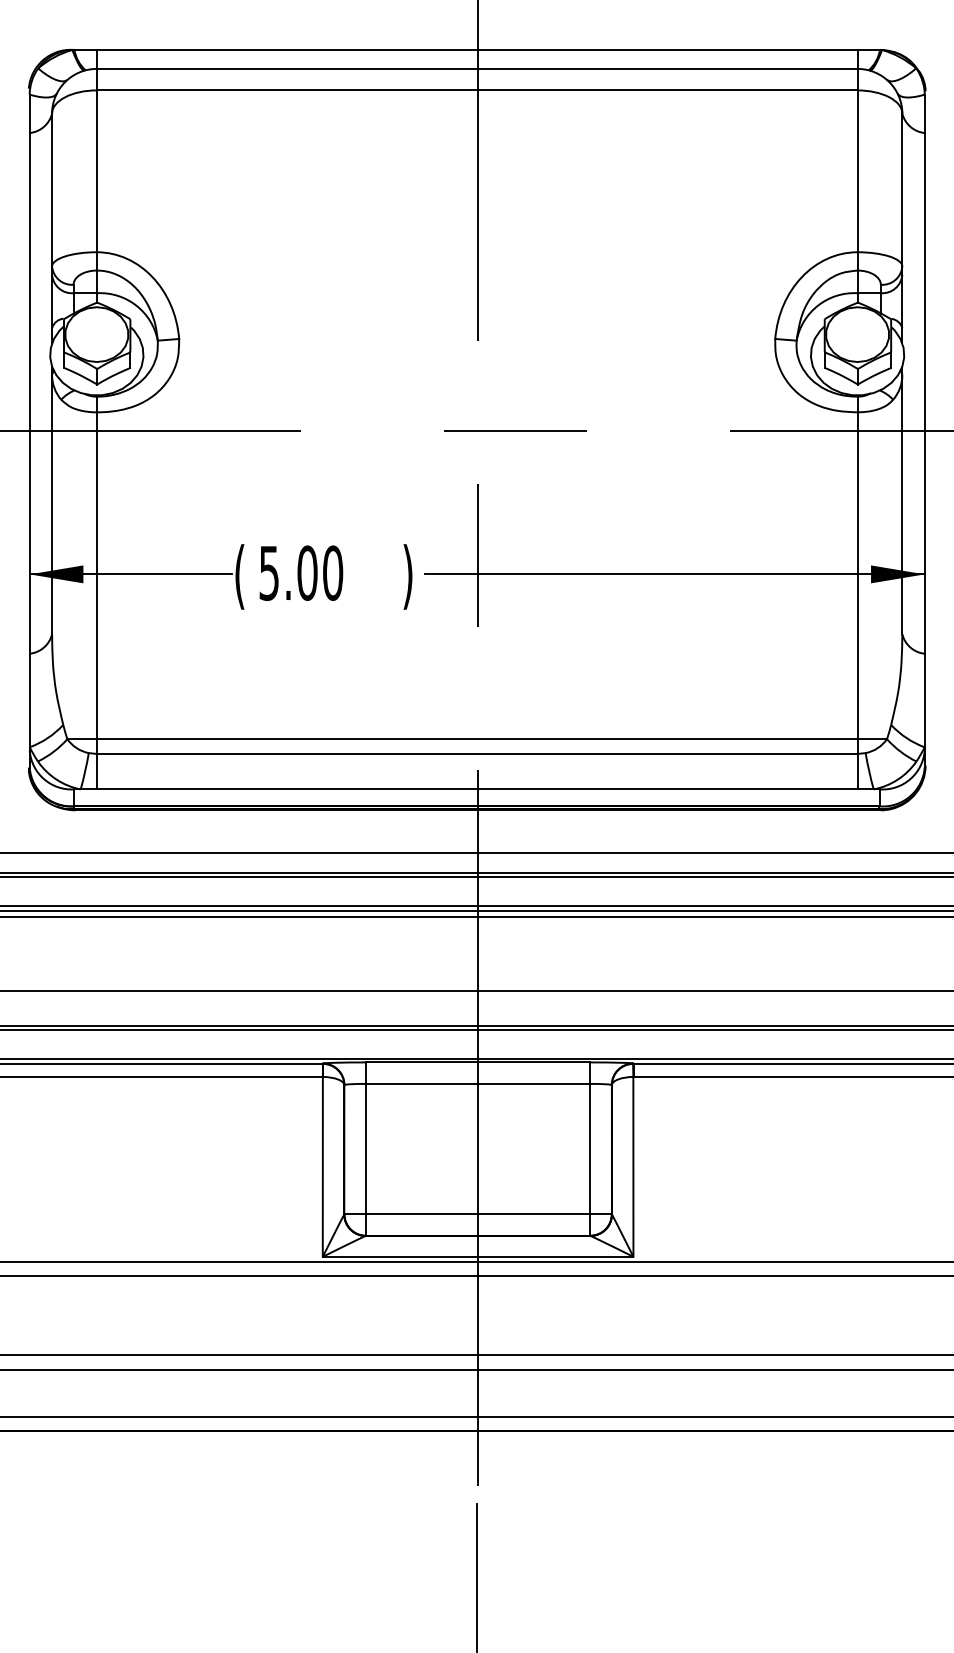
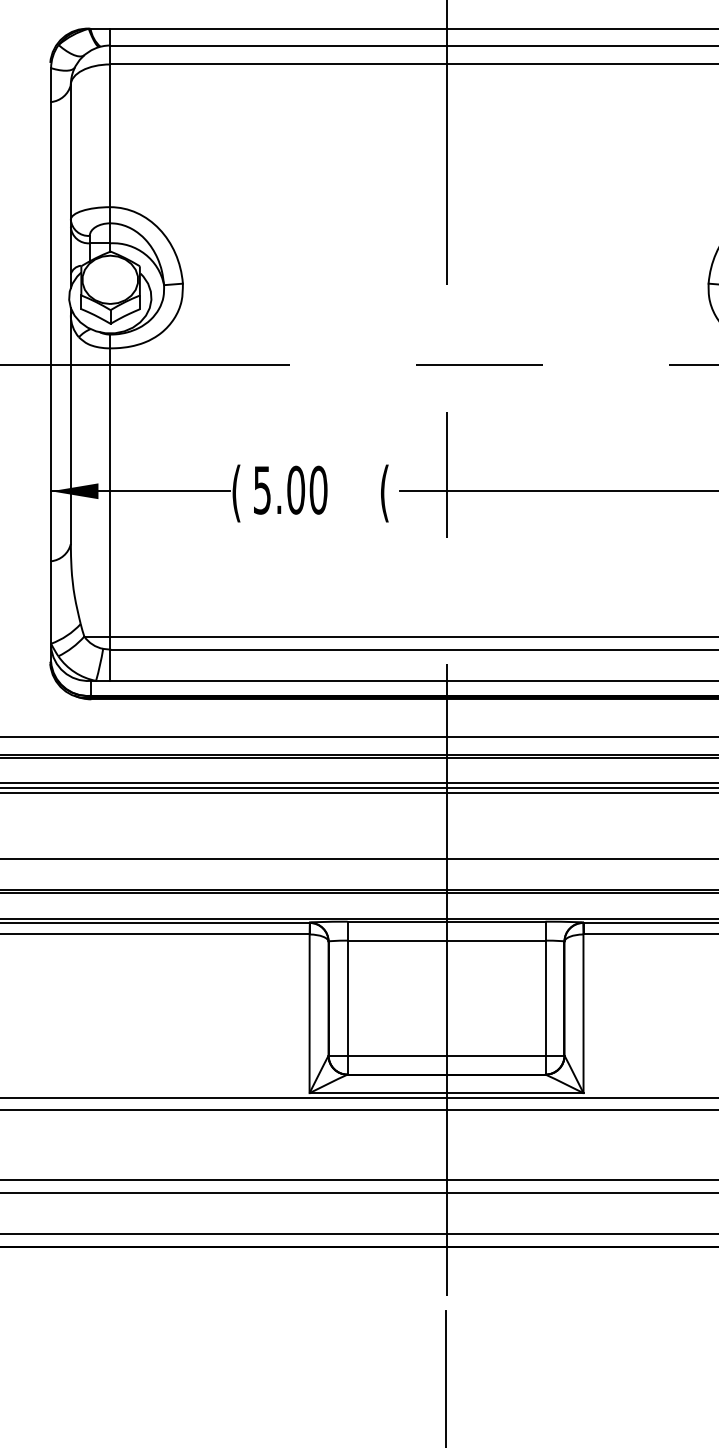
text: (407, 576) -> (384, 493), ) -> (

